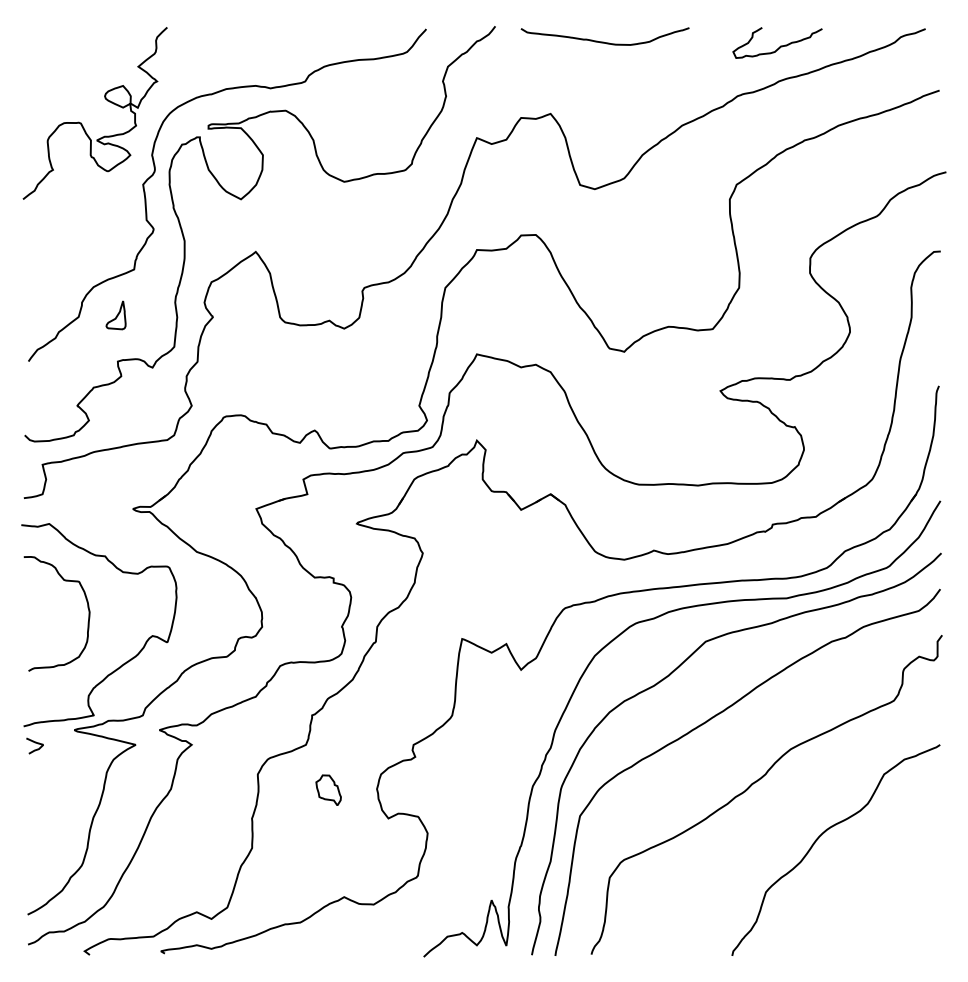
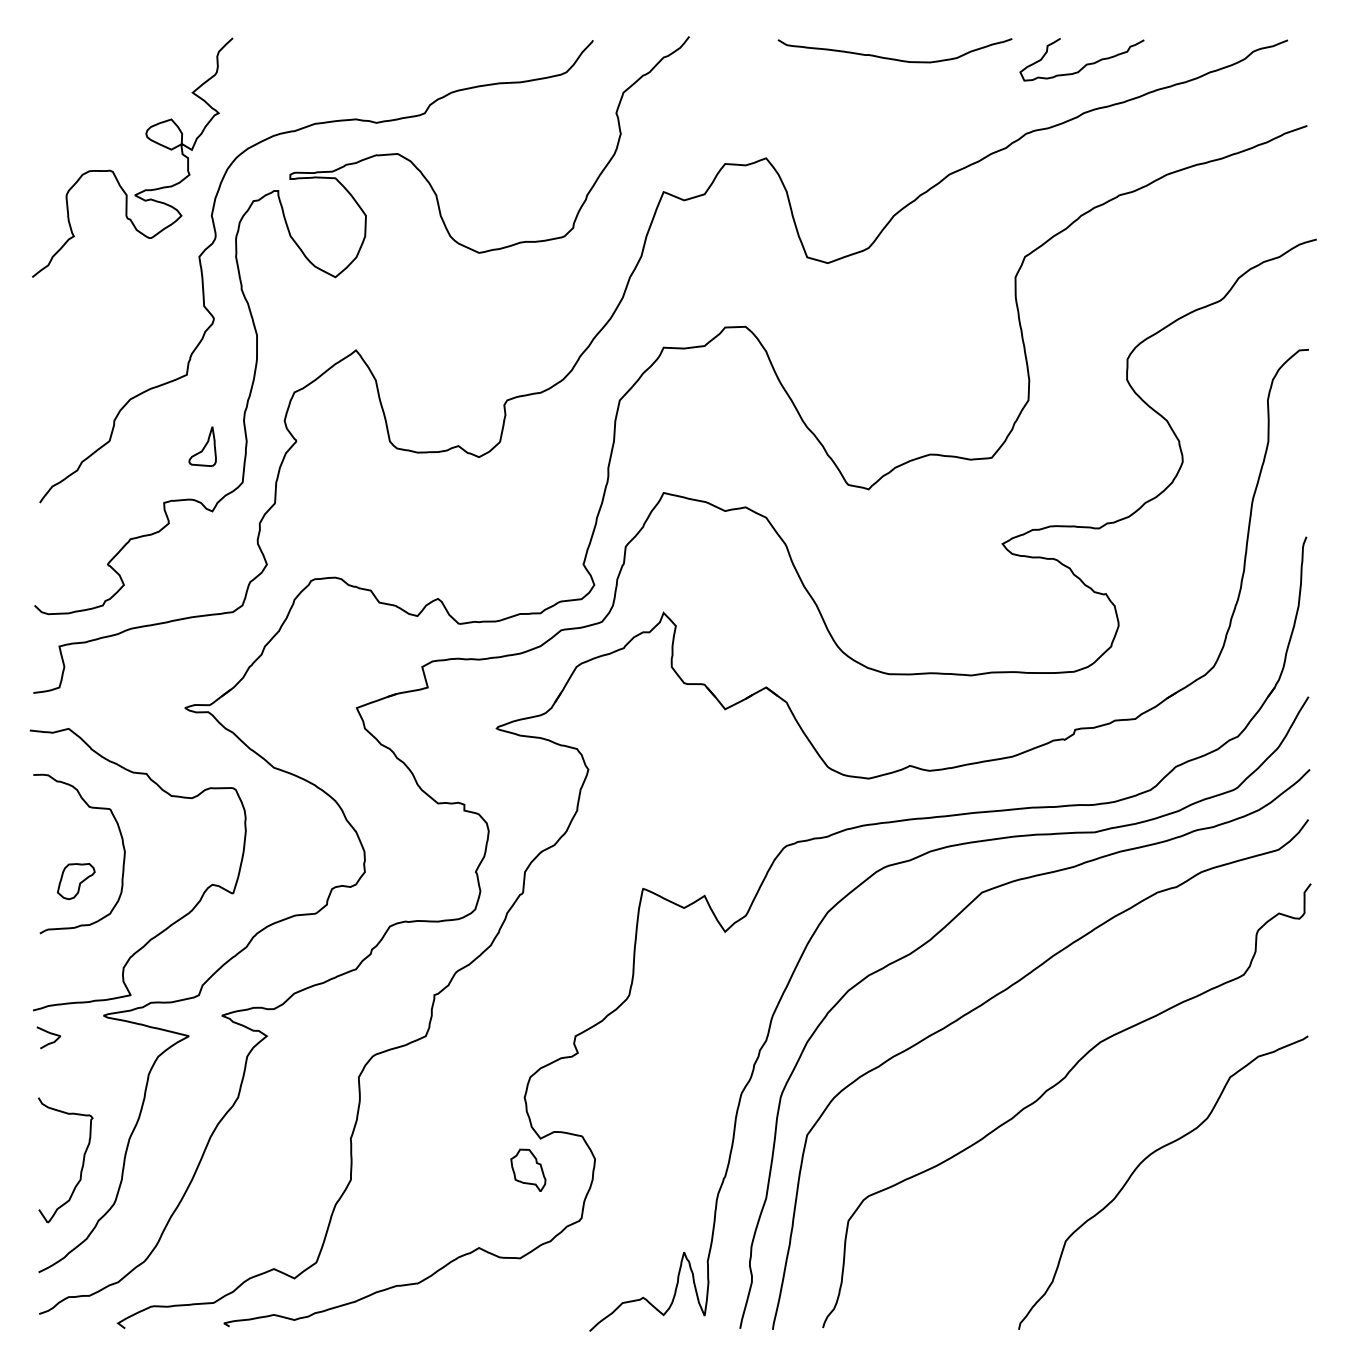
curve: (604, 42) -> (894, 58), moved
part: (115, 315) -> (202, 446), moved
part: (54, 633) -> (75, 881), added
part: (328, 789) -> (528, 1169), moved
curve: (59, 834) -> (82, 1160), added

